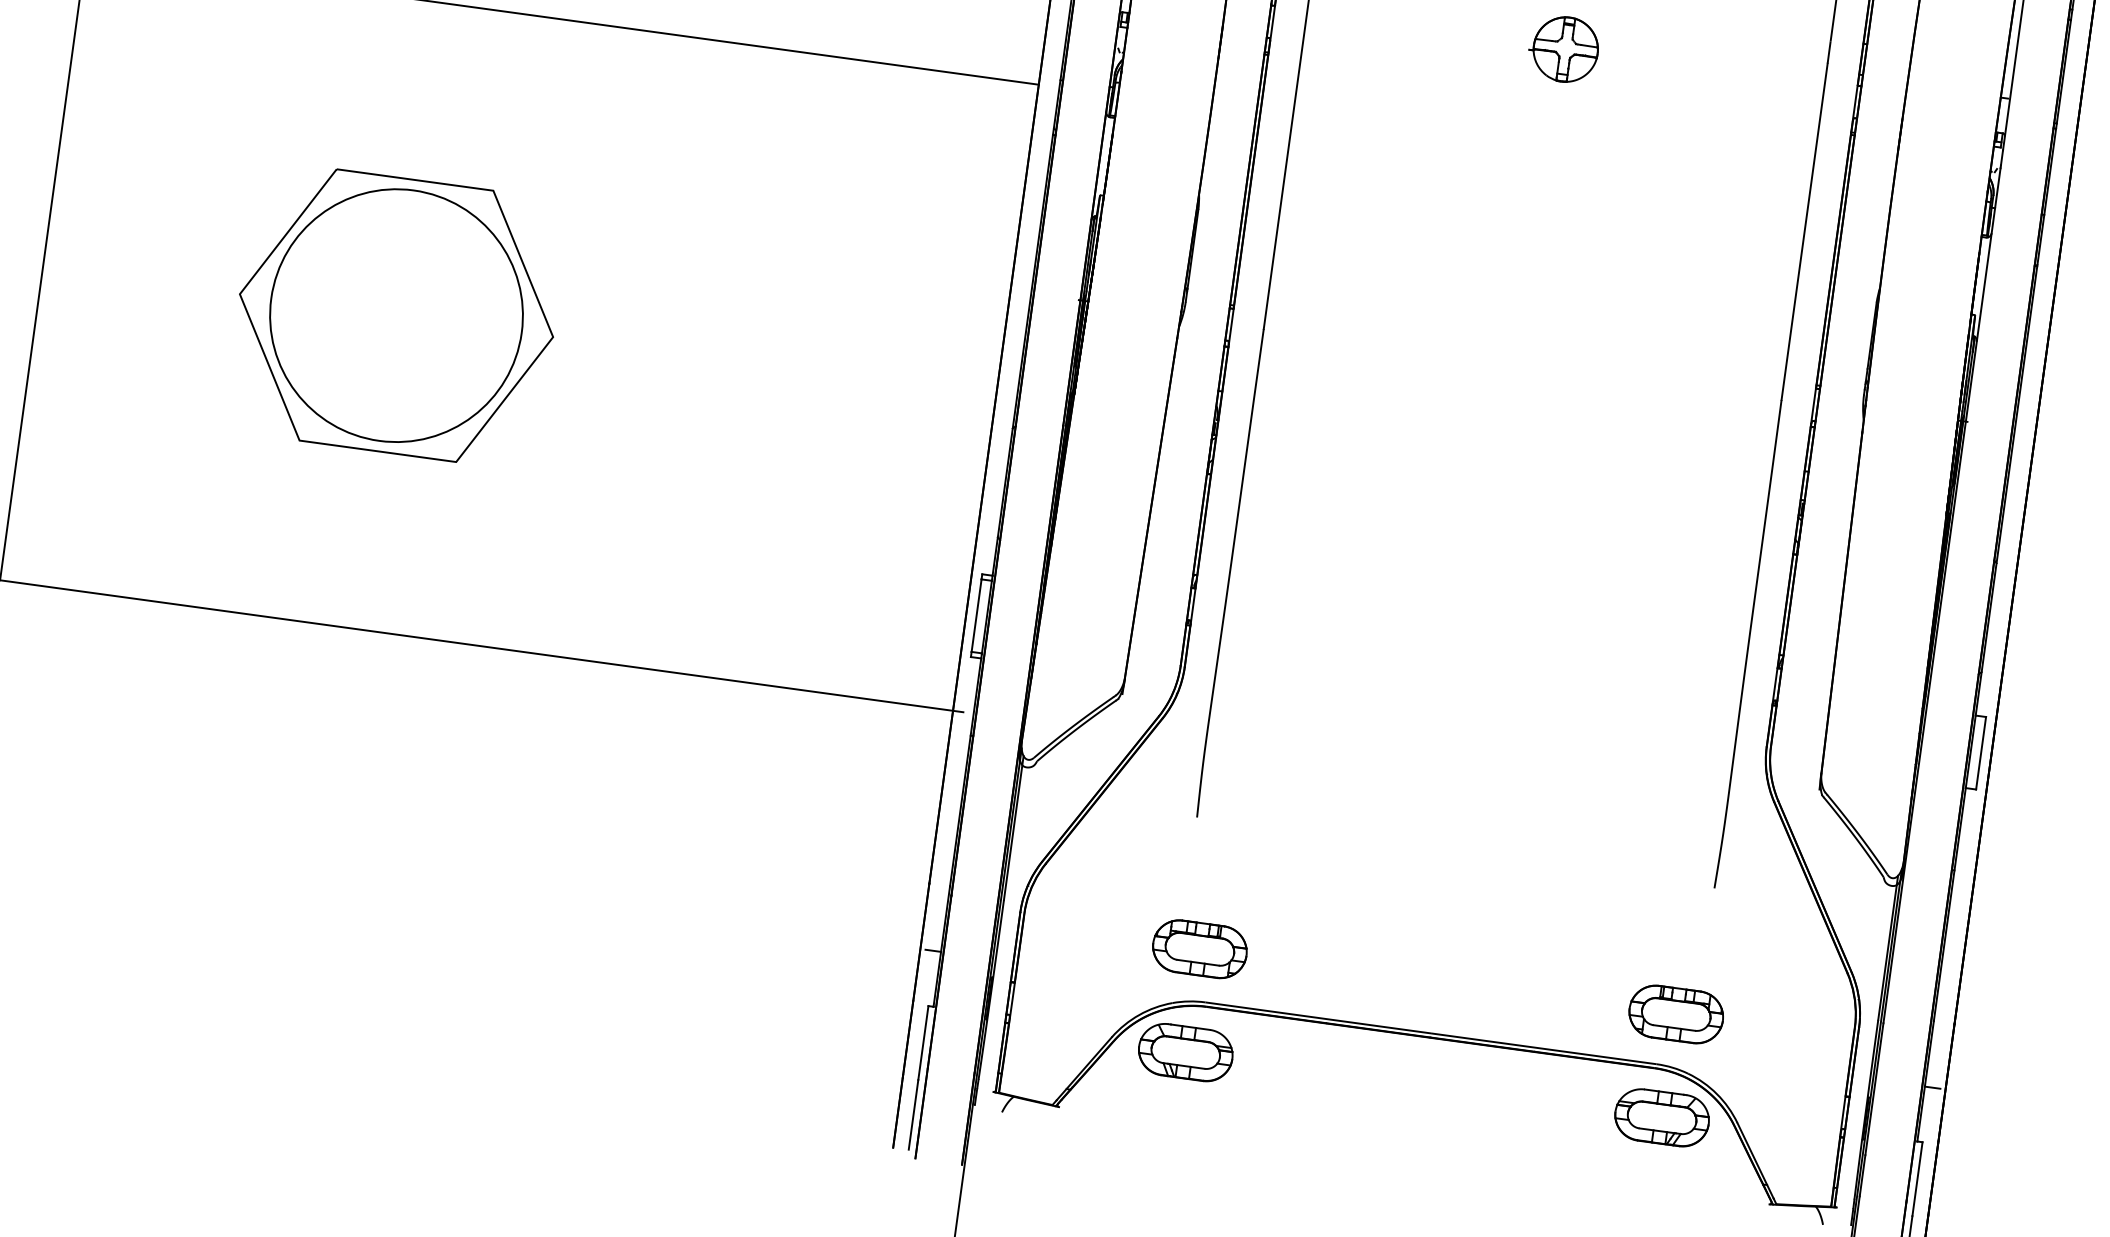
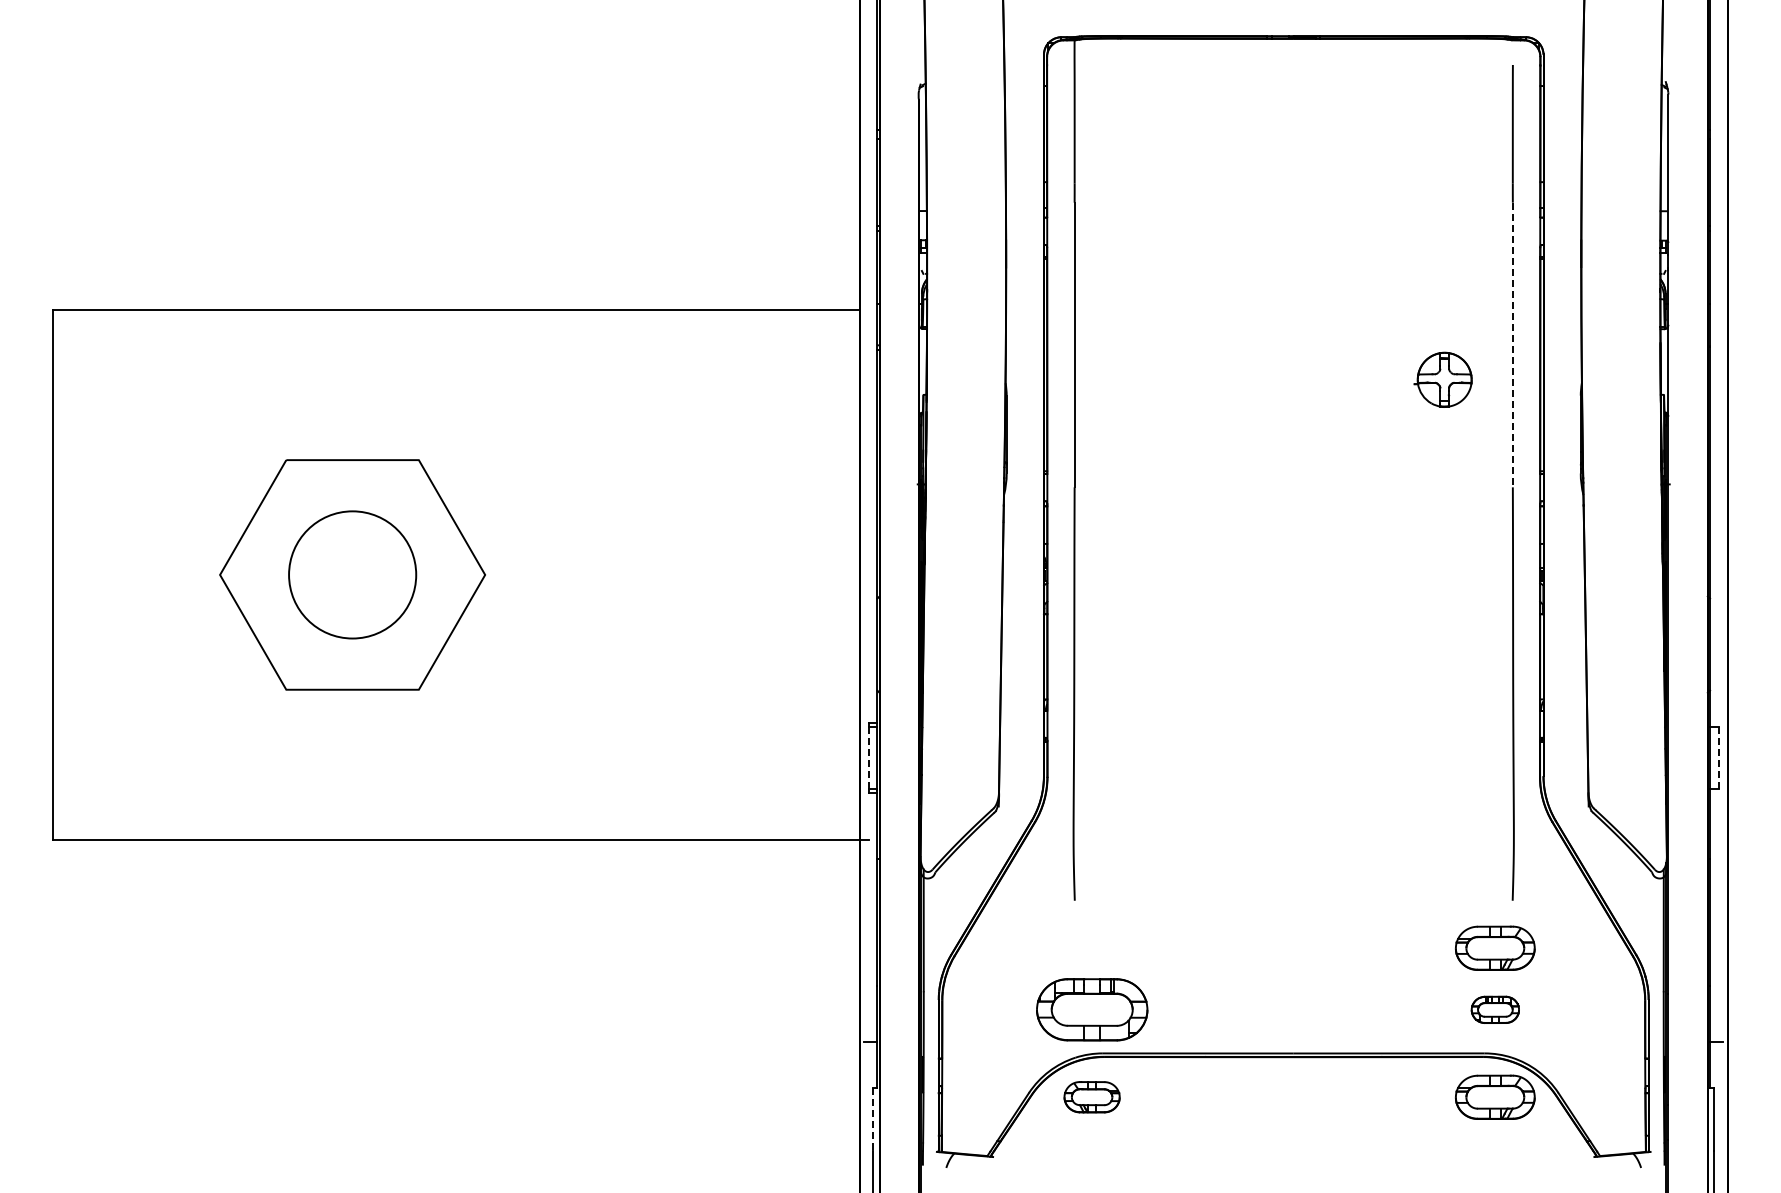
part: (1563, 48) -> (1442, 379), moved
line: (1804, 232) -> (1512, 345), solid -> dashed
circle: (396, 315) -> (352, 574), size x0.6
line: (976, 616) -> (868, 758), solid -> dashed
line: (1980, 753) -> (1718, 758), solid -> dashed
part: (1686, 940) -> (1495, 947), added
part: (1199, 948) -> (1091, 1009), size x1.4
part: (1676, 1014) -> (1495, 1009), size x0.6
line: (923, 1043) -> (873, 1119), solid -> dashed
part: (1185, 1051) -> (1091, 1096), size x0.7

